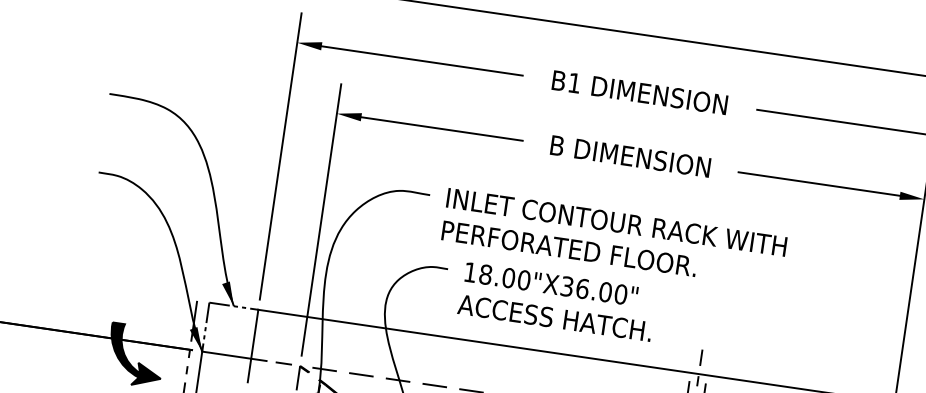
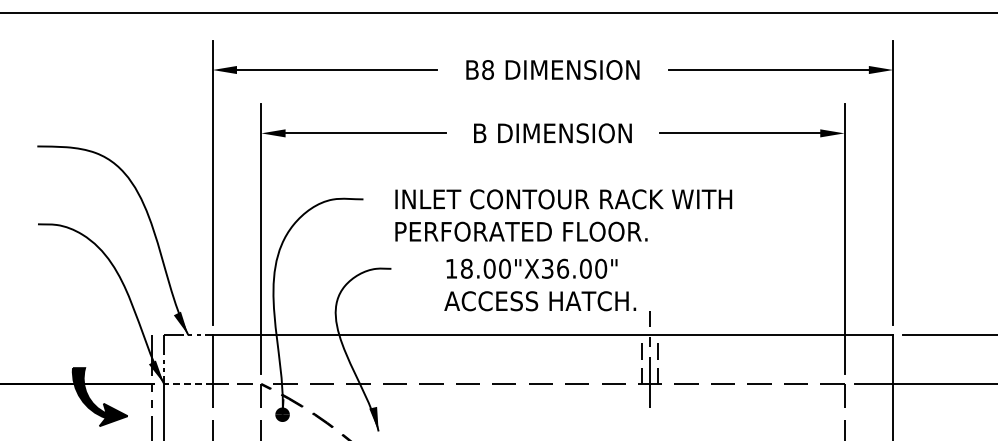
text: (574, 82) -> (487, 69), B1 -> B8
text: (614, 238) -> (563, 215), moved
text: (557, 301) -> (540, 284), moved
line: (225, 354) -> (187, 383), solid -> dashed

